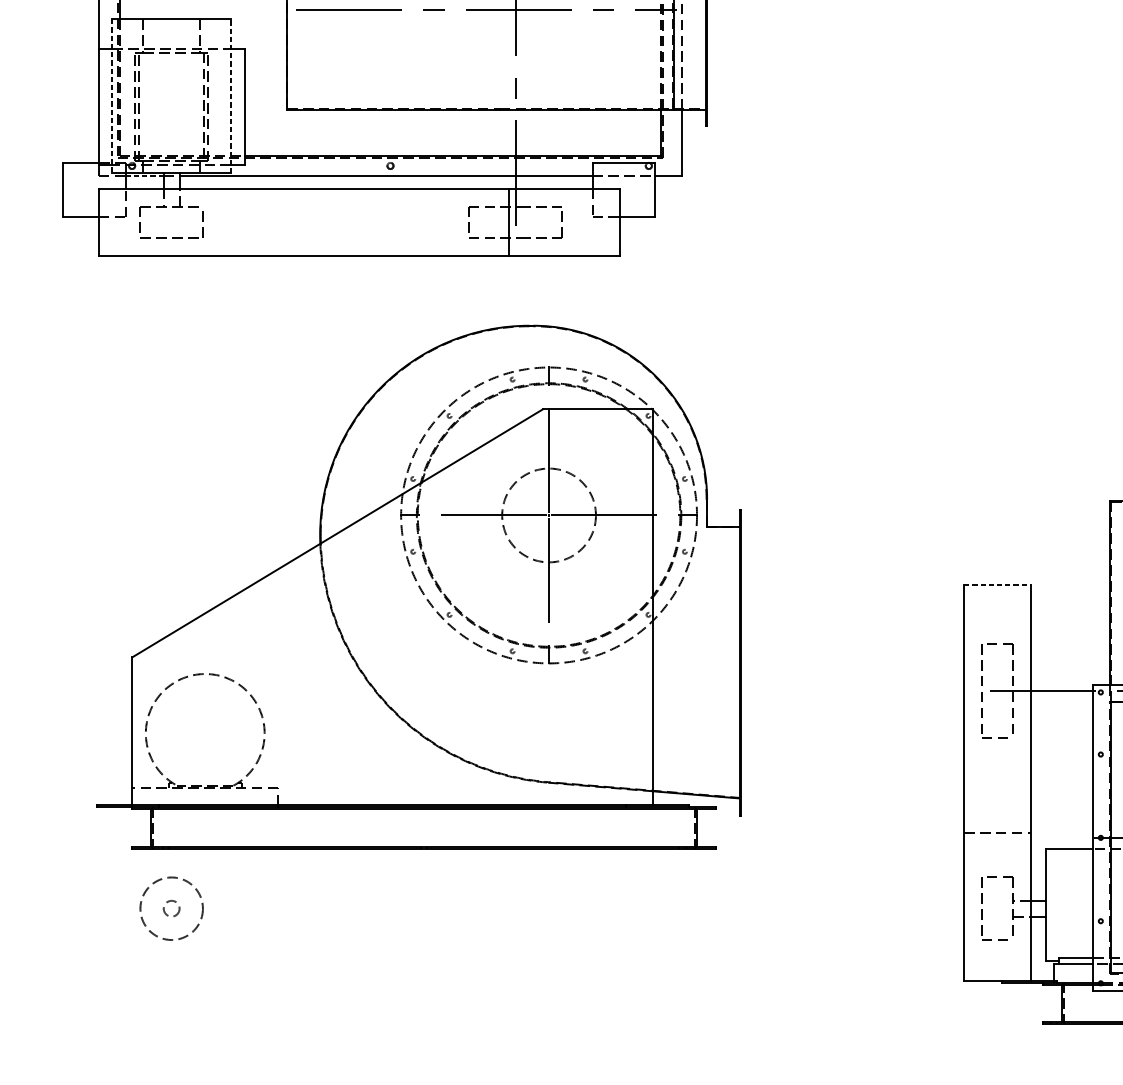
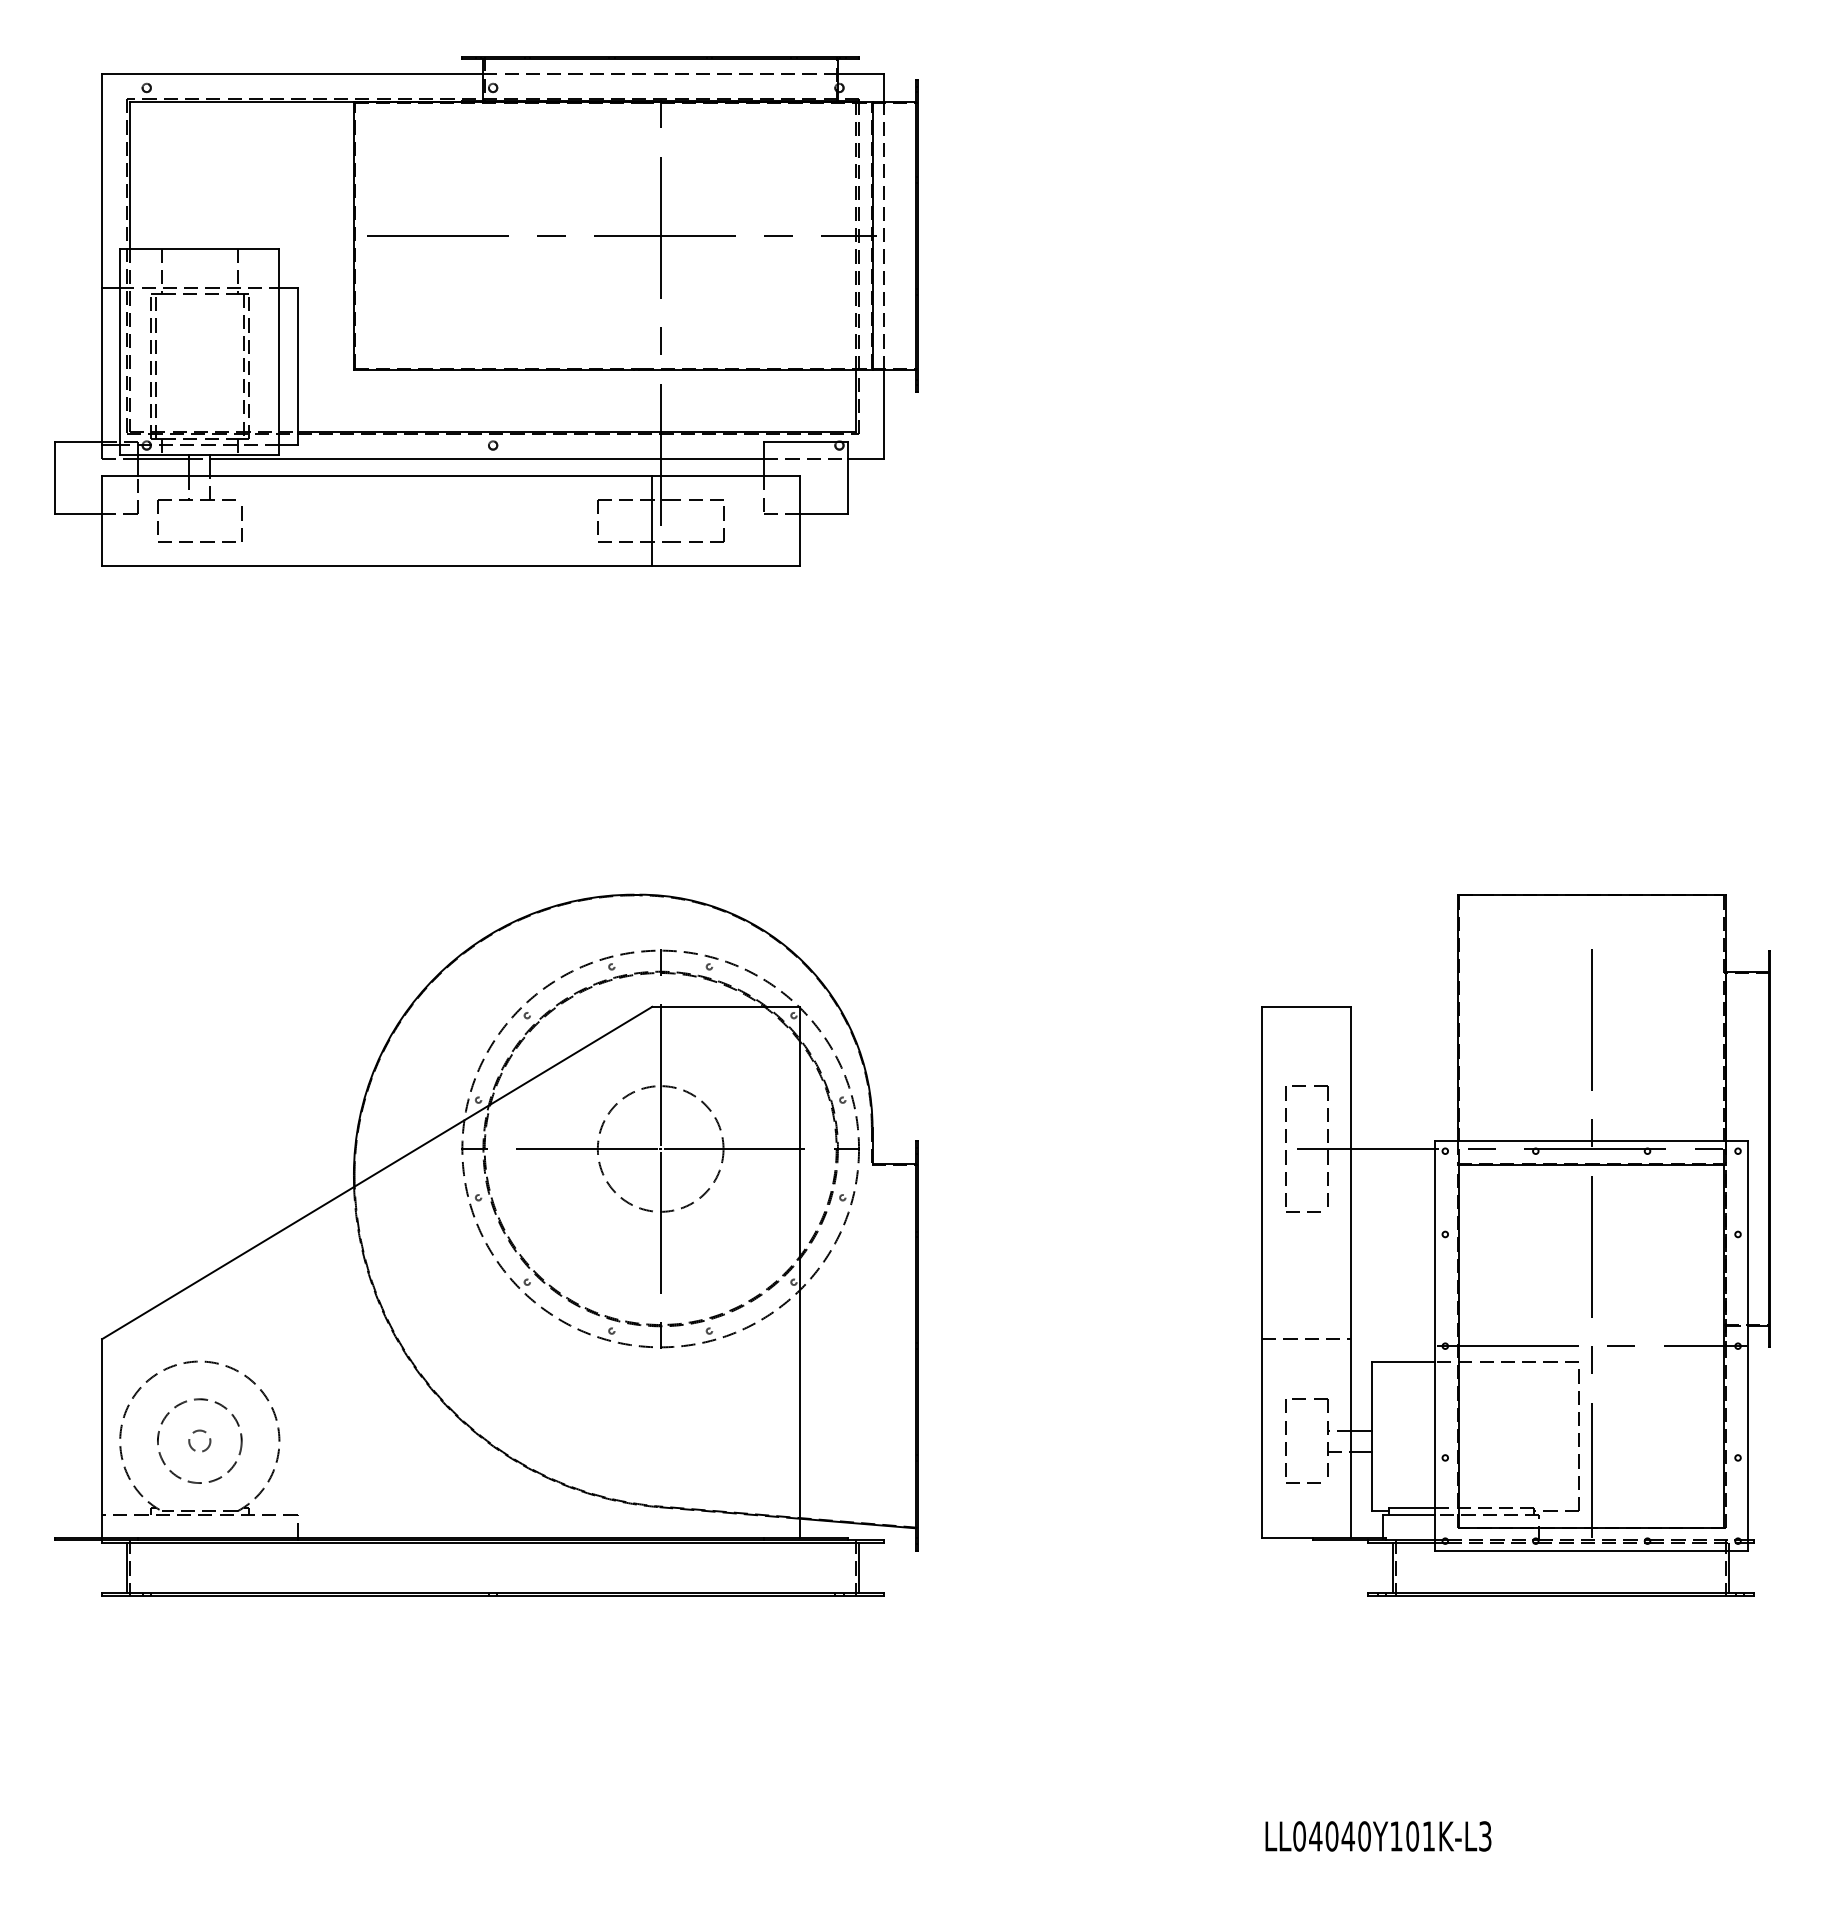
line: (231, 95) -> (279, 351), dashed -> solid
line: (112, 96) -> (120, 352), dashed -> solid
line: (145, 176) -> (164, 459), dashed -> solid
line: (997, 584) -> (1306, 1006), dashed -> solid
part: (419, 586) -> (486, 1244), moved

